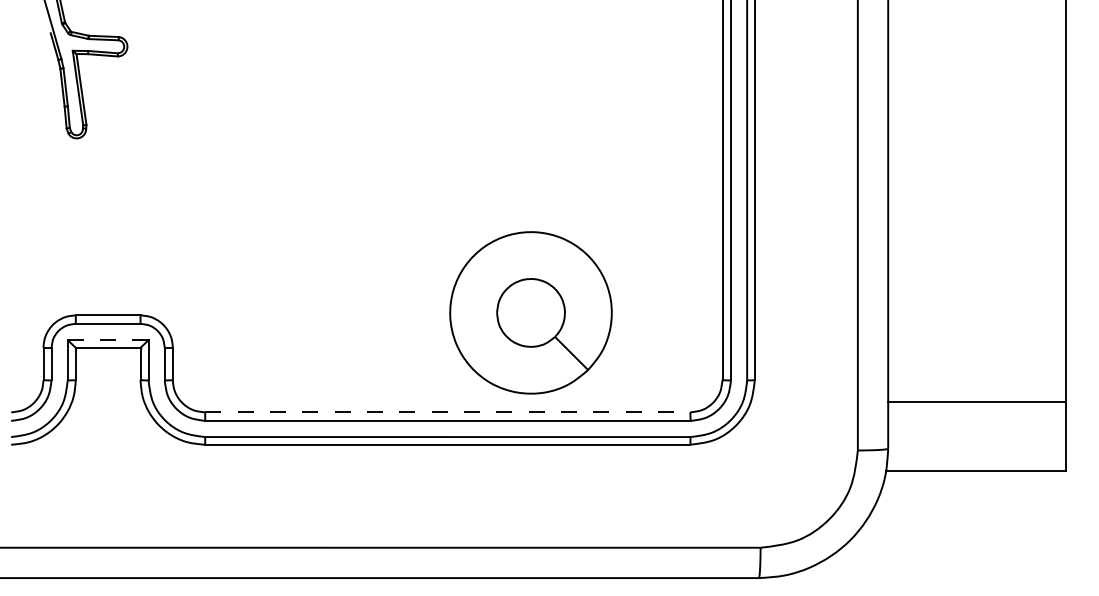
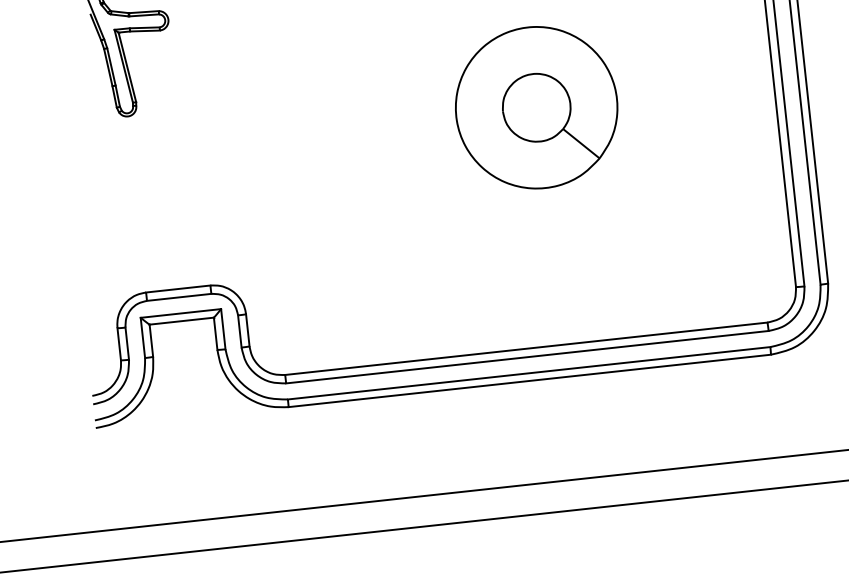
part: (530, 312) -> (536, 107), moved
line: (108, 339) -> (181, 312), dashed -> solid
line: (448, 412) -> (527, 348), dashed -> solid

